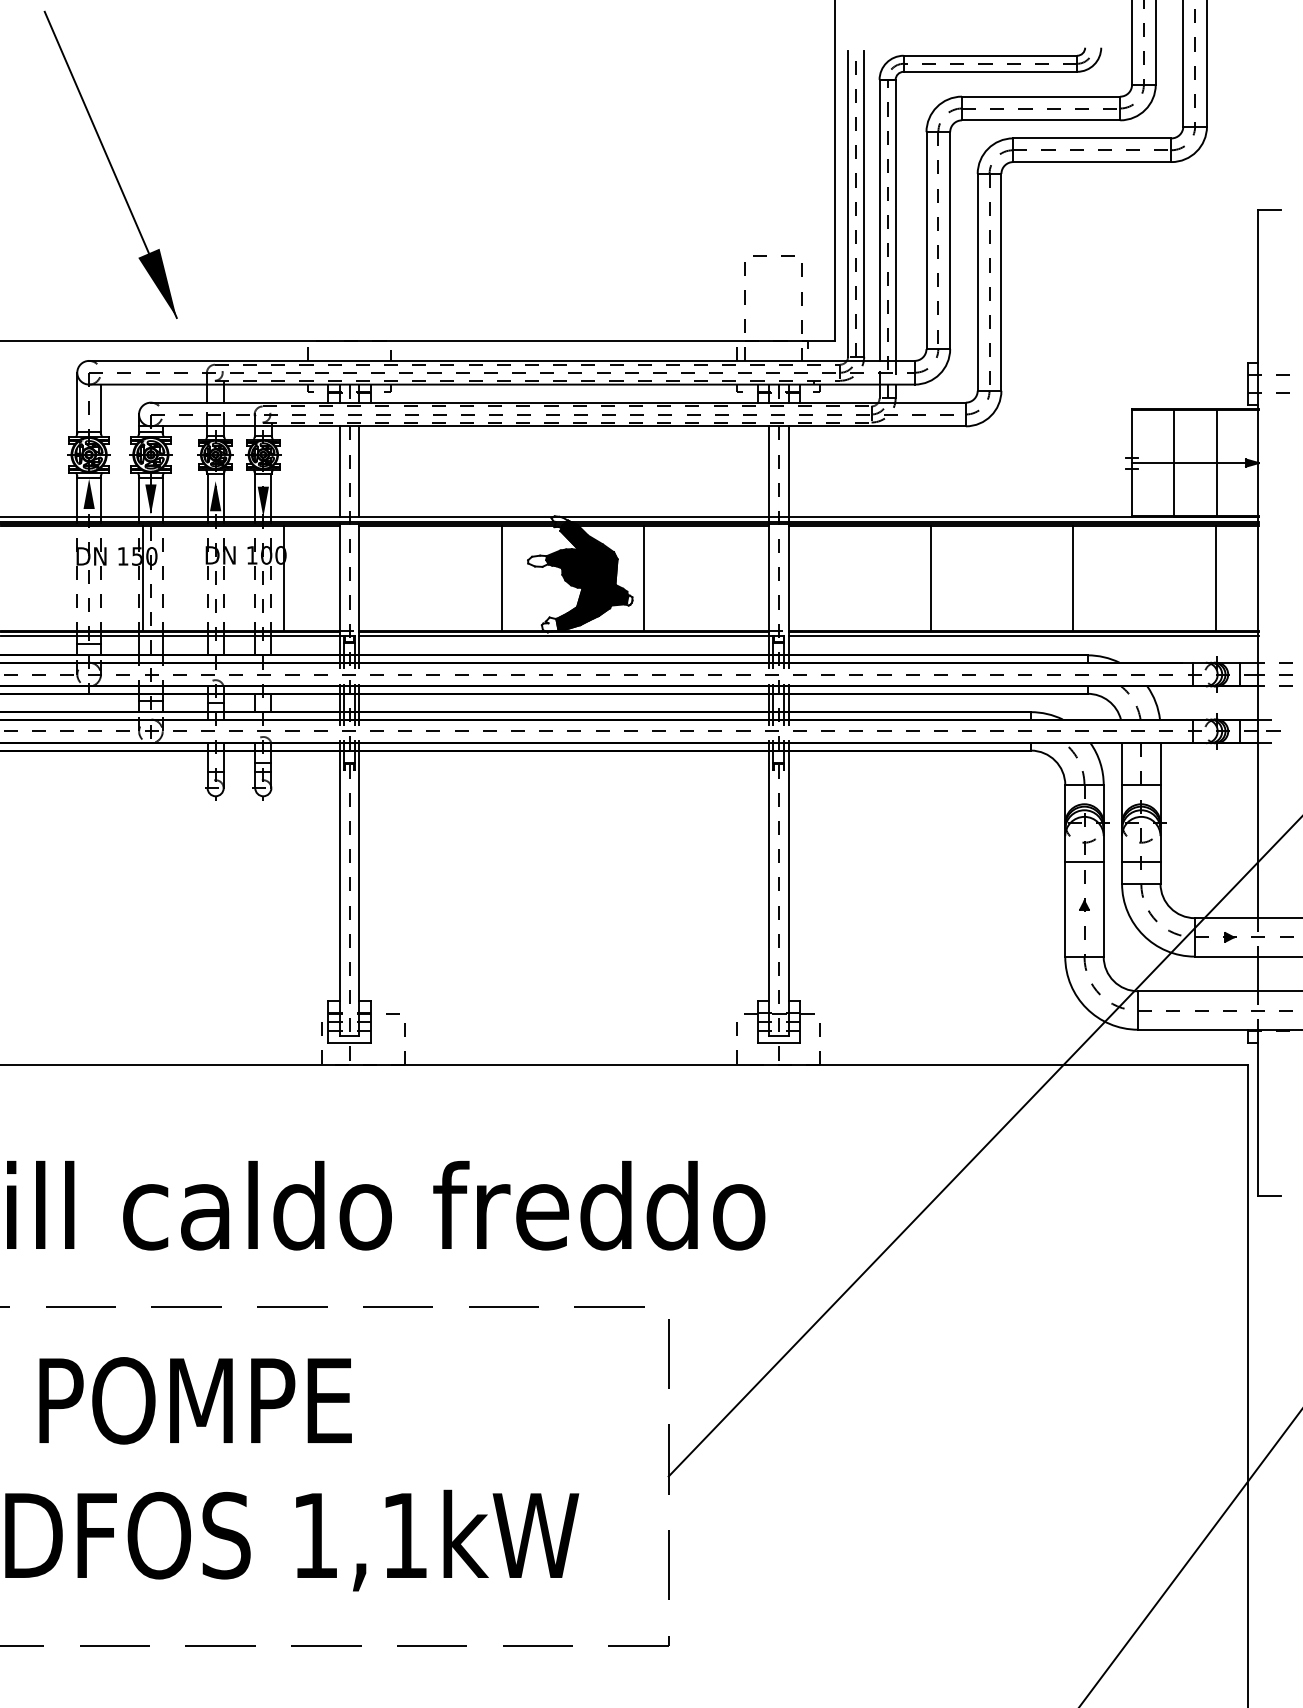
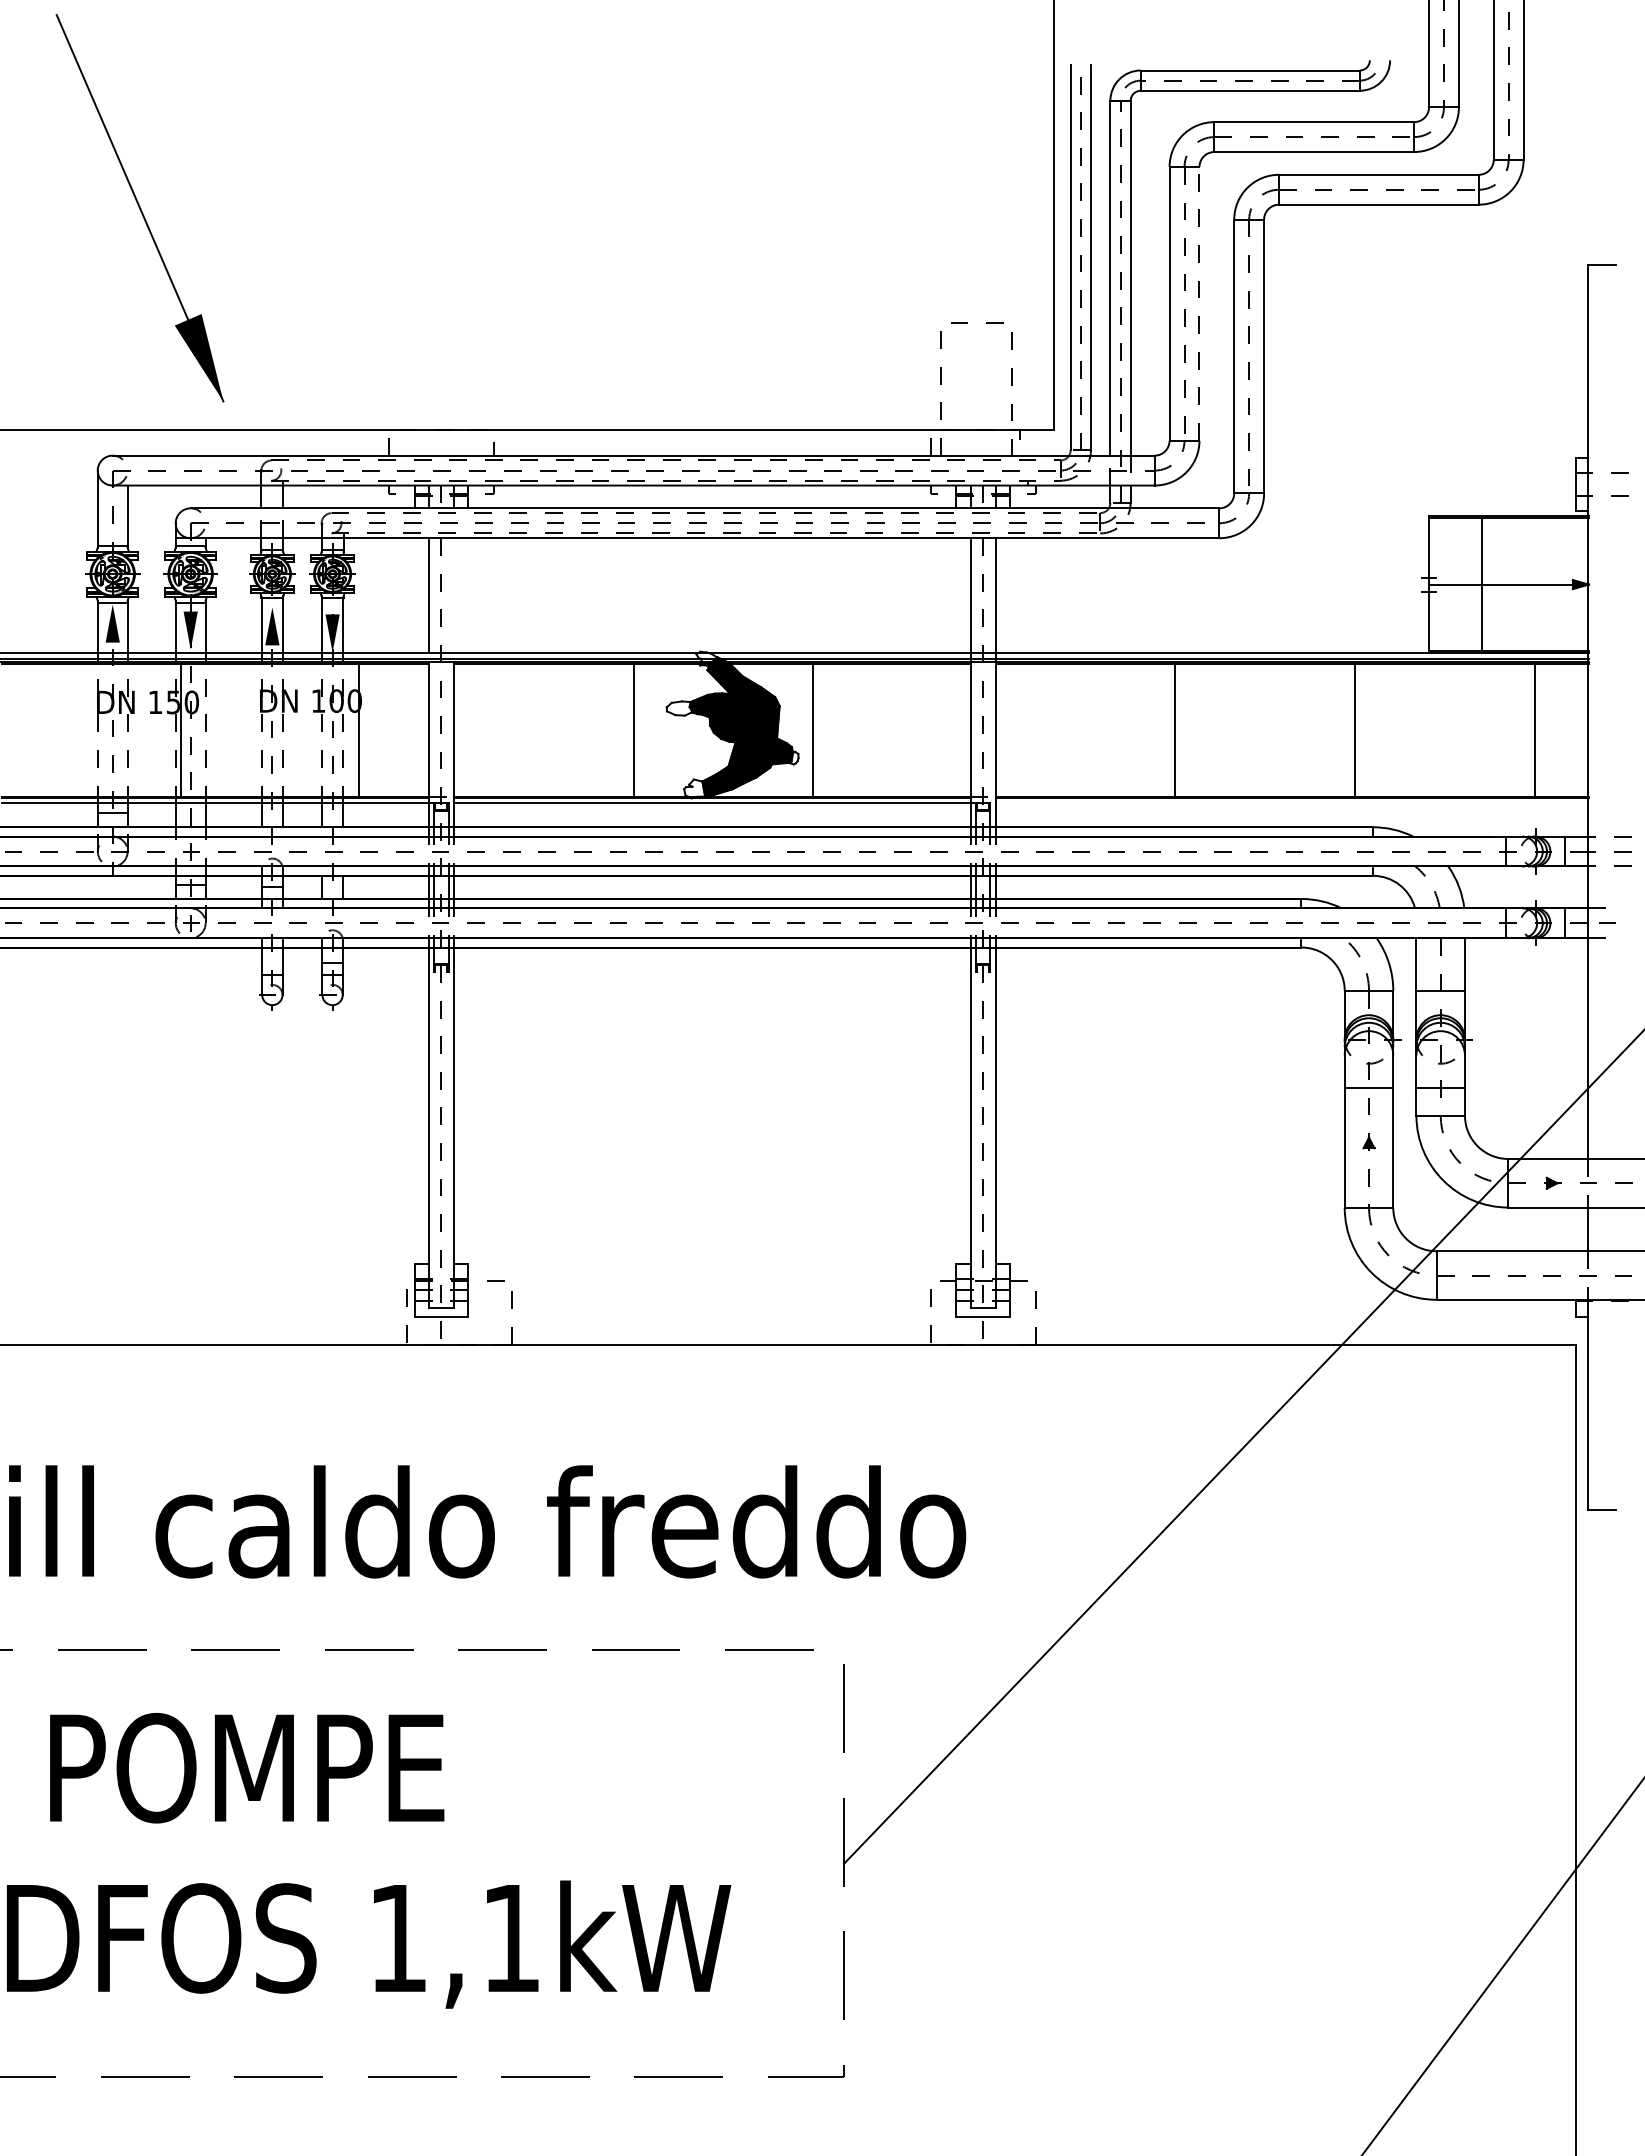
line: (950, 240) -> (1199, 303), solid -> dashed
line: (1216, 462) -> (1535, 584), removed
line: (359, 471) -> (453, 595), removed
line: (1023, 636) -> (1292, 803), removed

